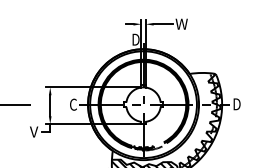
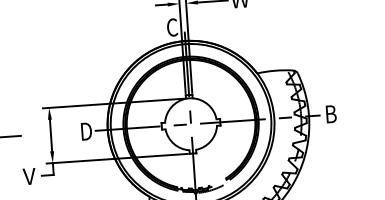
text: (135, 39) -> (172, 27), D -> C
text: (73, 104) -> (85, 131), C -> D
text: (237, 104) -> (332, 114), D -> B

